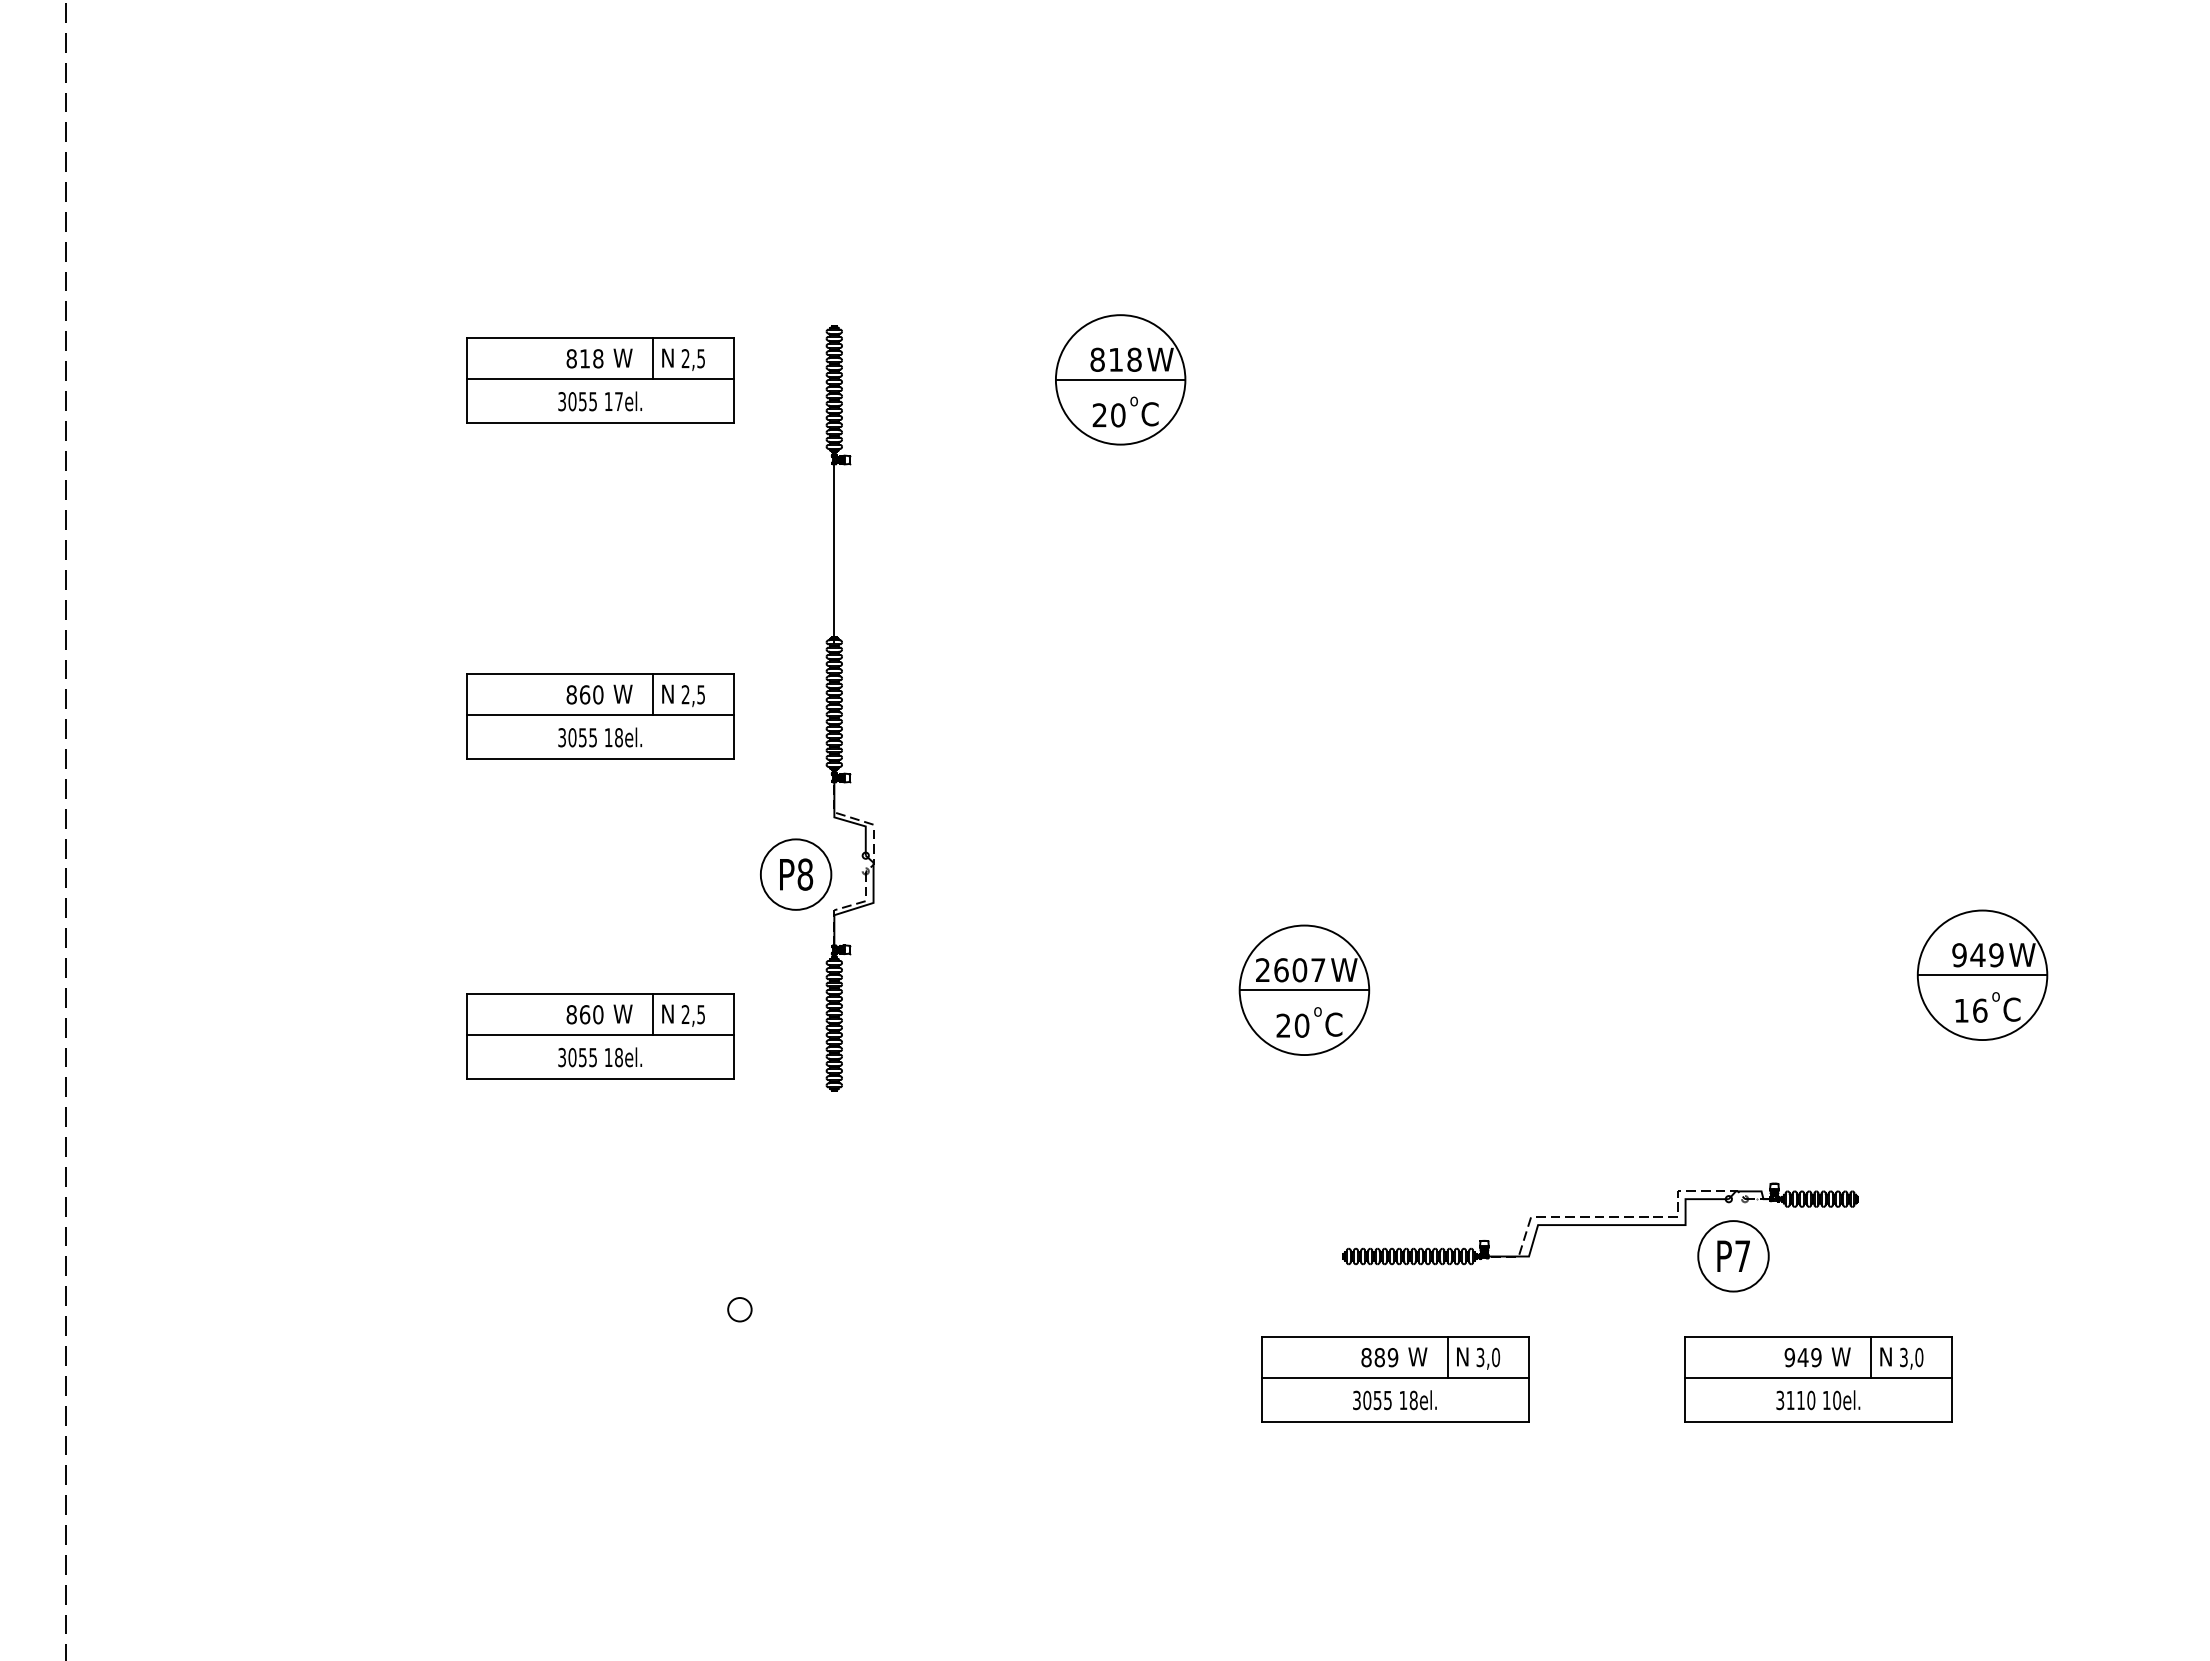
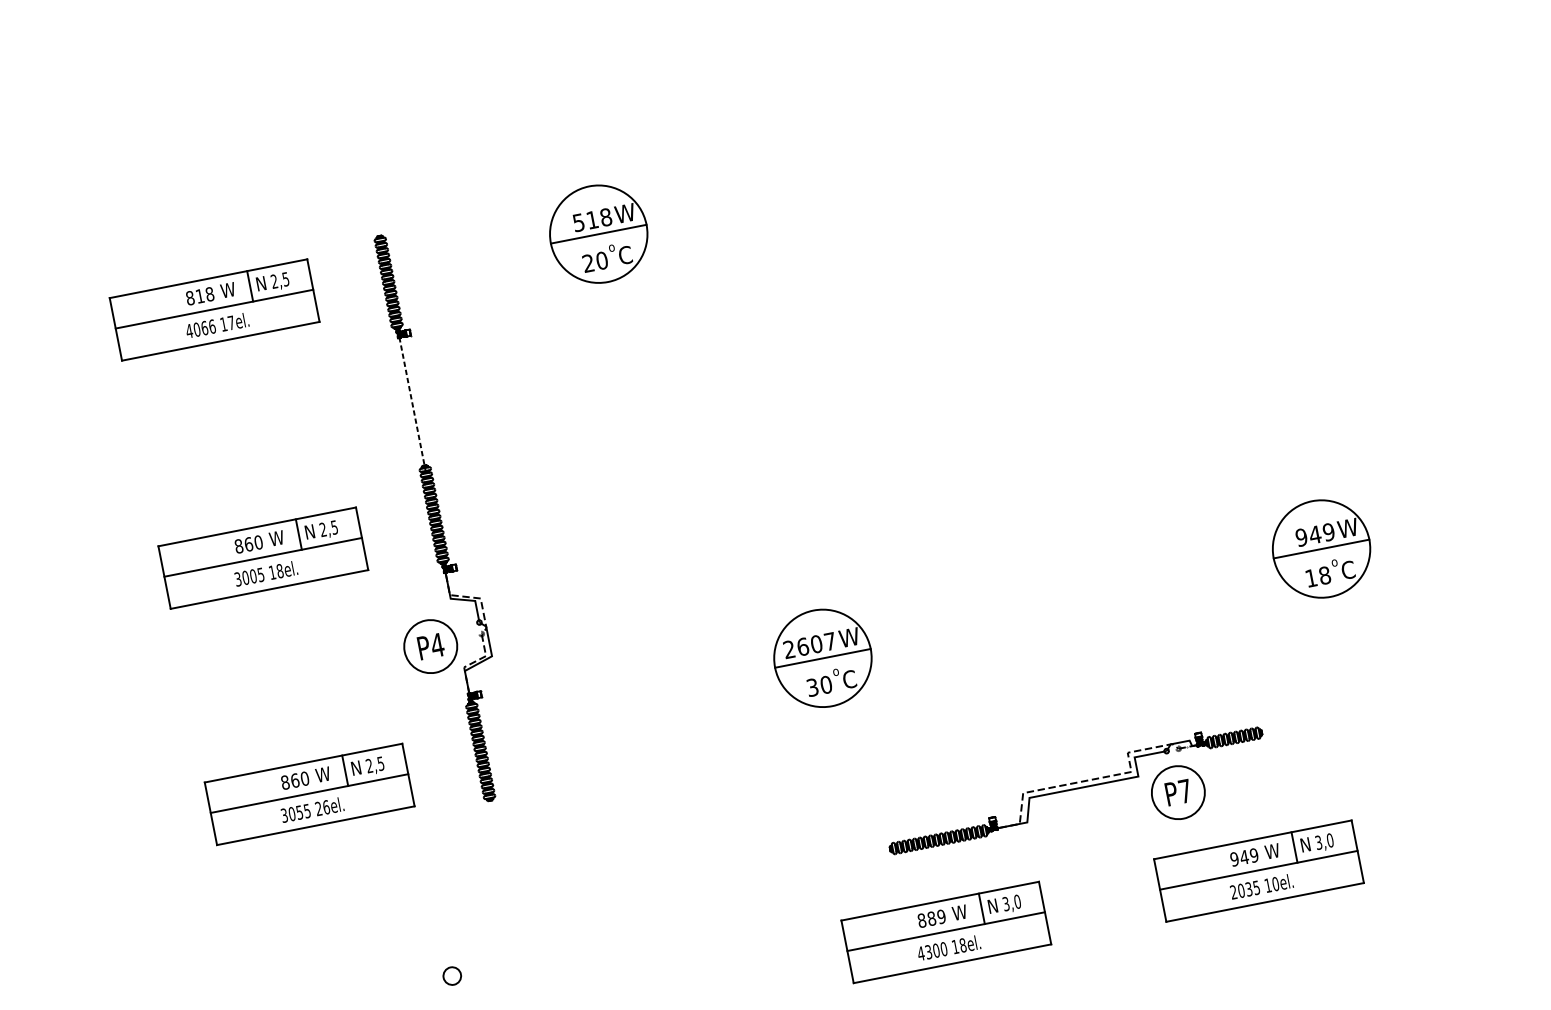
text: (1097, 359) -> (578, 222), 818 -> 518
text: (577, 401) -> (200, 328), 3055 -> 4066
line: (834, 548) -> (411, 400), solid -> dashed
text: (582, 737) -> (253, 576), 3055 -> 3005
text: (805, 874) -> (437, 645), P8 -> P4
text: (1980, 1010) -> (1325, 575), 16 -> 18
text: (1283, 1025) -> (812, 687), 20 -> 30
text: (613, 1056) -> (322, 807), 18el. -> 26el.
text: (1371, 1400) -> (931, 951), 3055 -> 4300
text: (1795, 1400) -> (1245, 890), 3110 -> 2035

